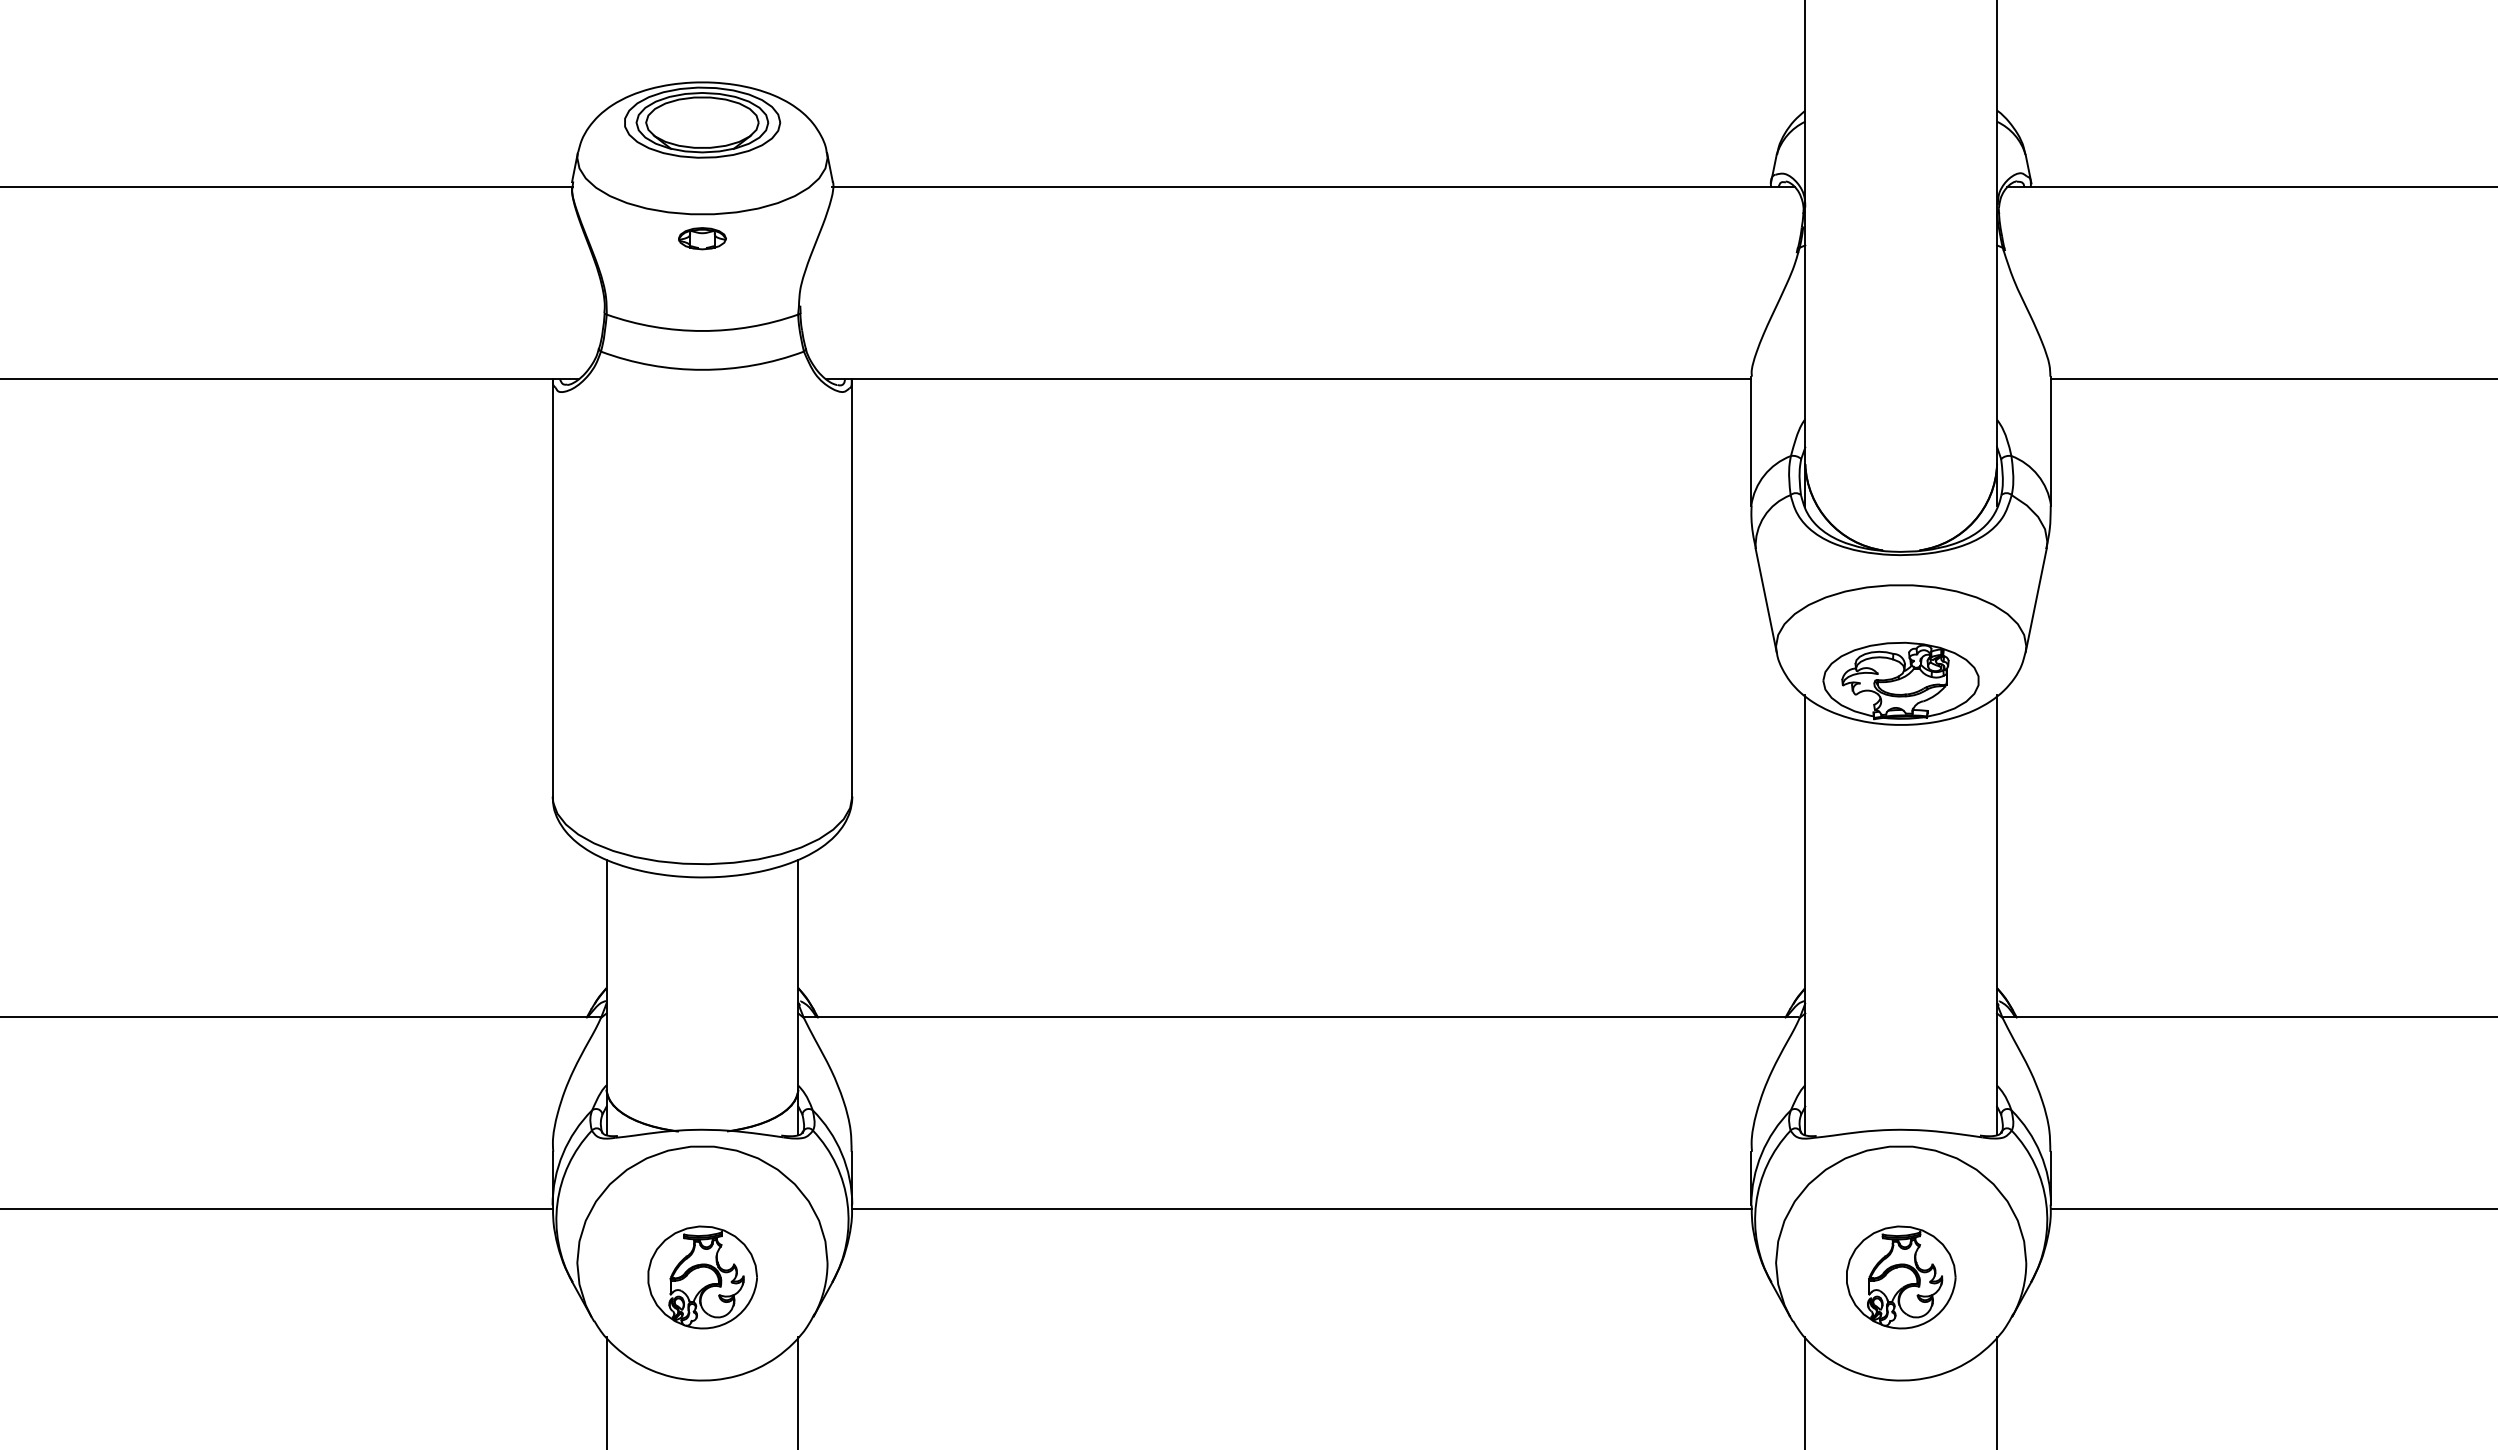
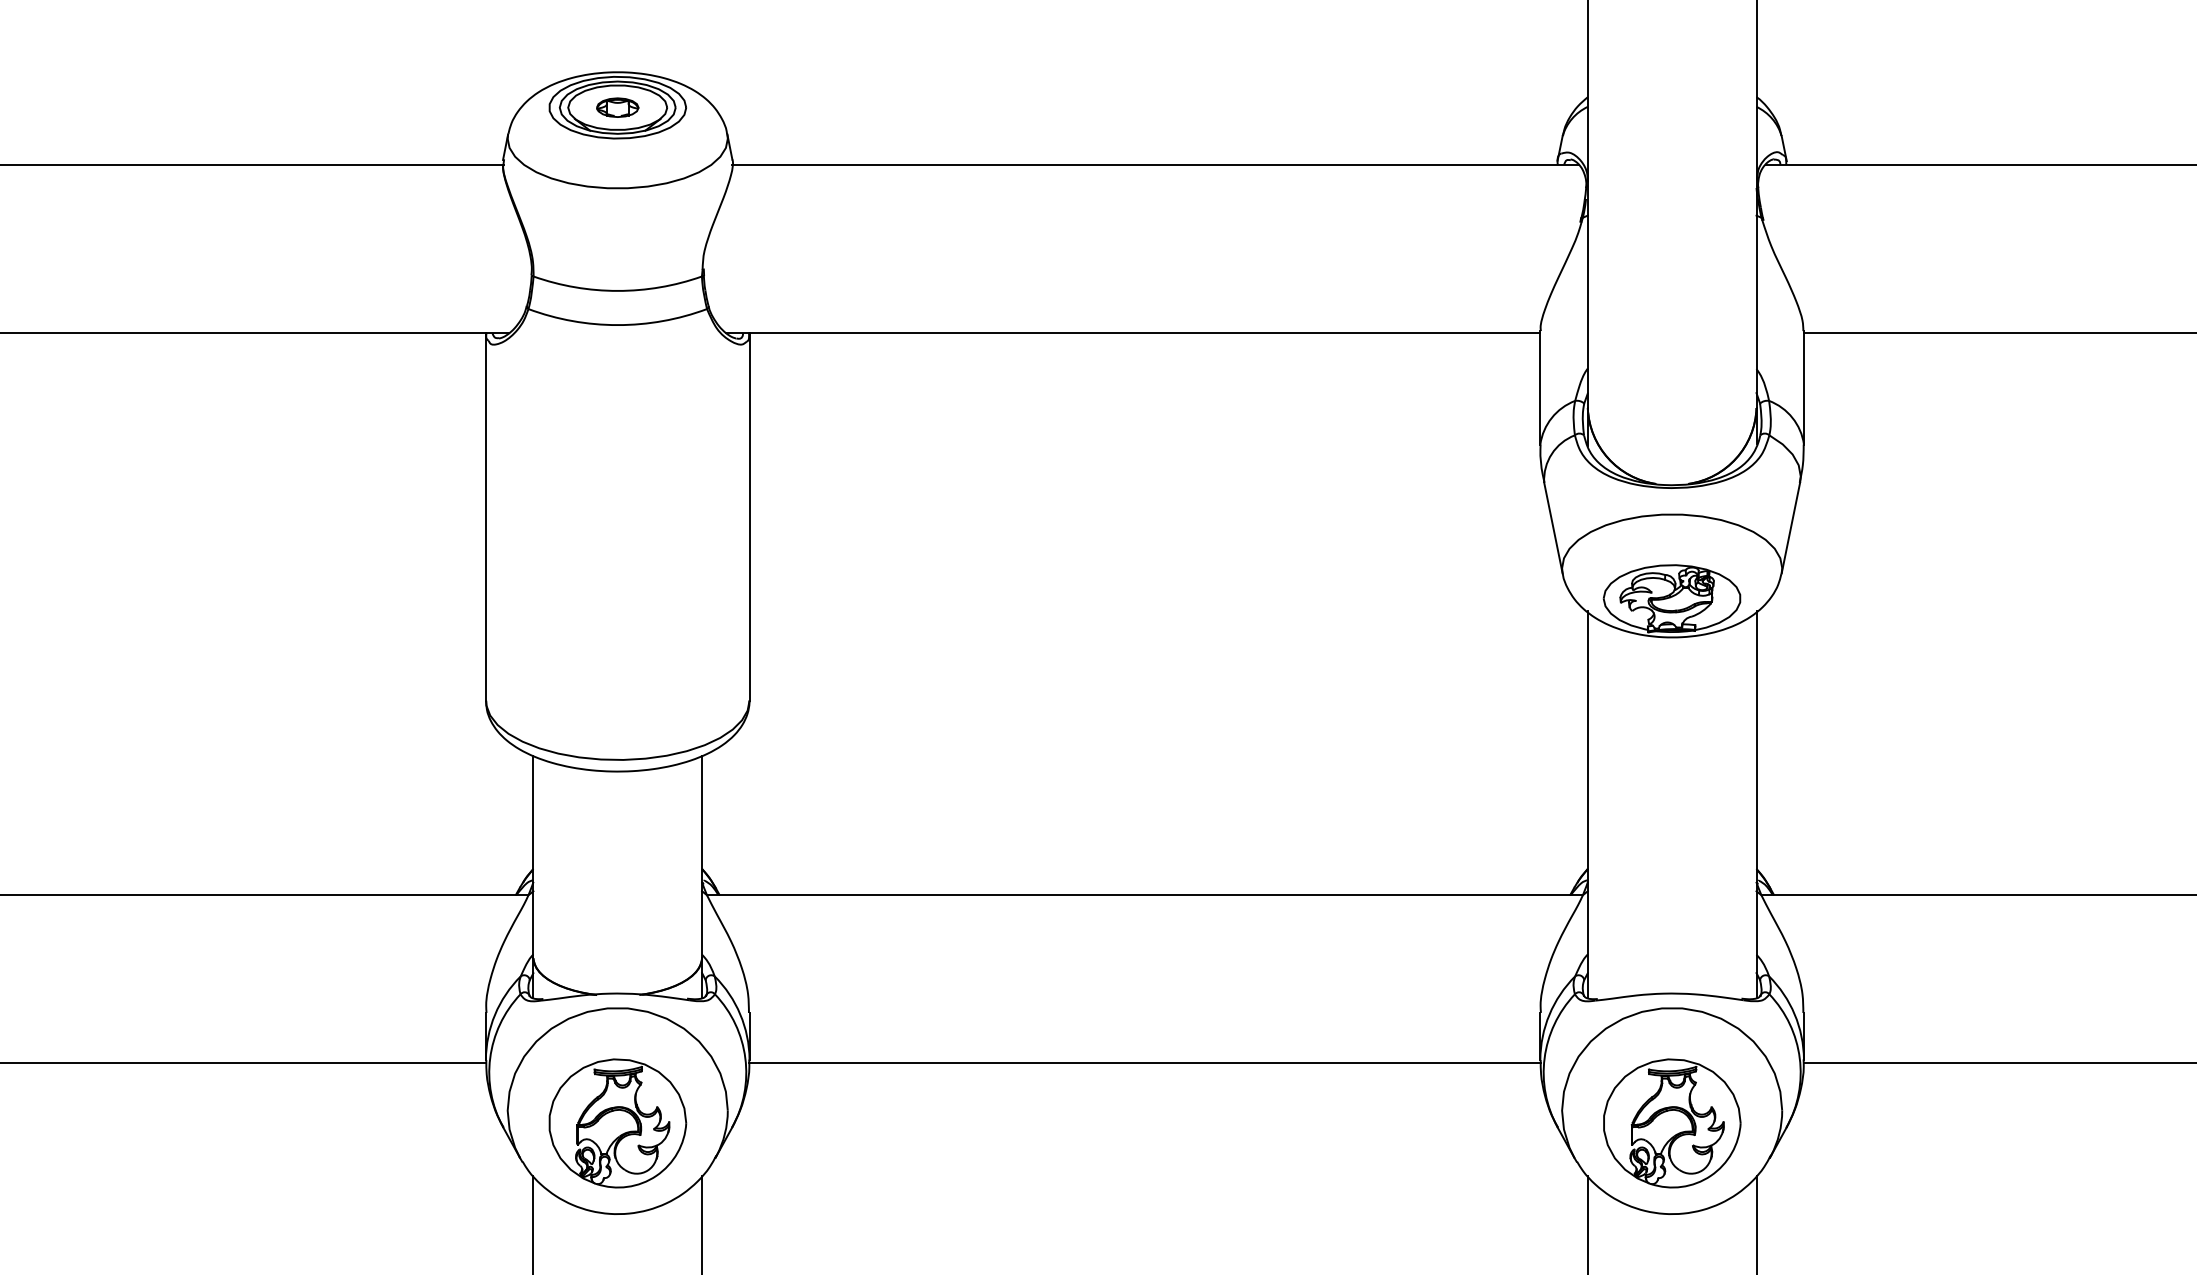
part: (702, 238) -> (617, 107), moved
part: (702, 1277) -> (617, 1123), size x1.43
part: (1900, 1277) -> (1671, 1123), size x1.43

